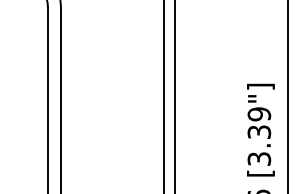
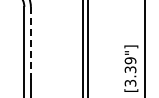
line: (60, 79) -> (30, 43), solid -> dashed

